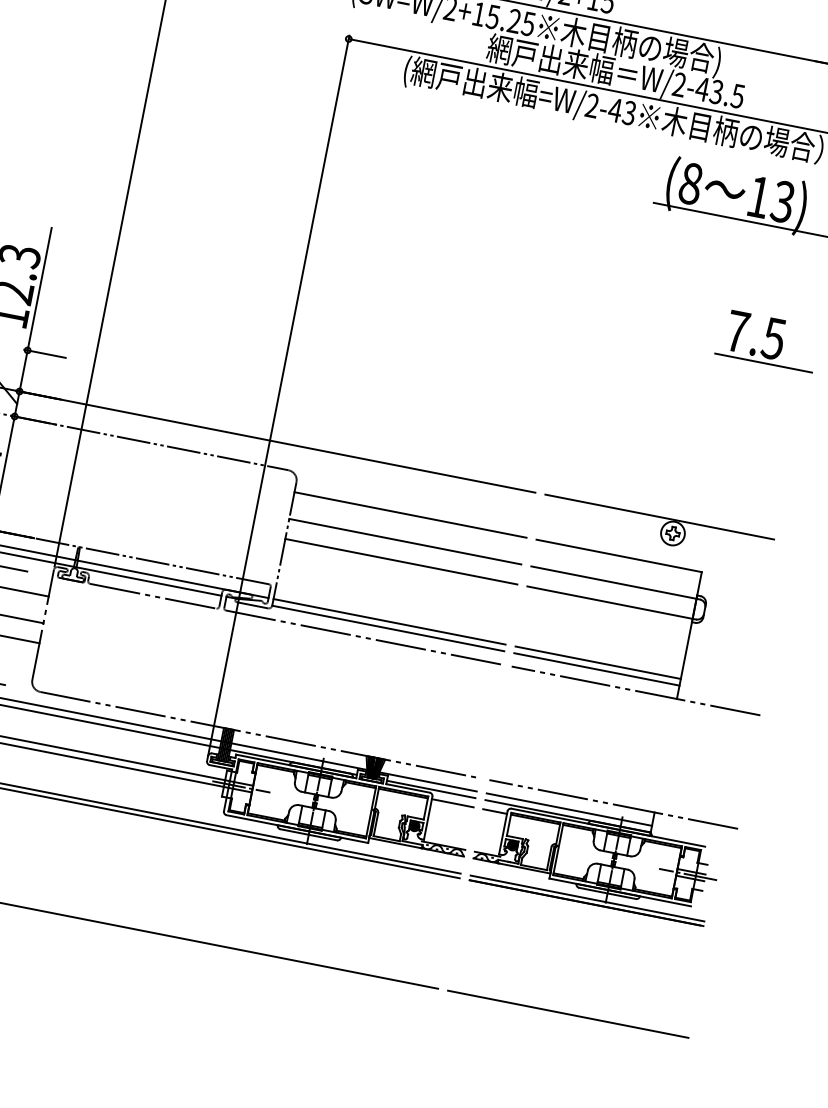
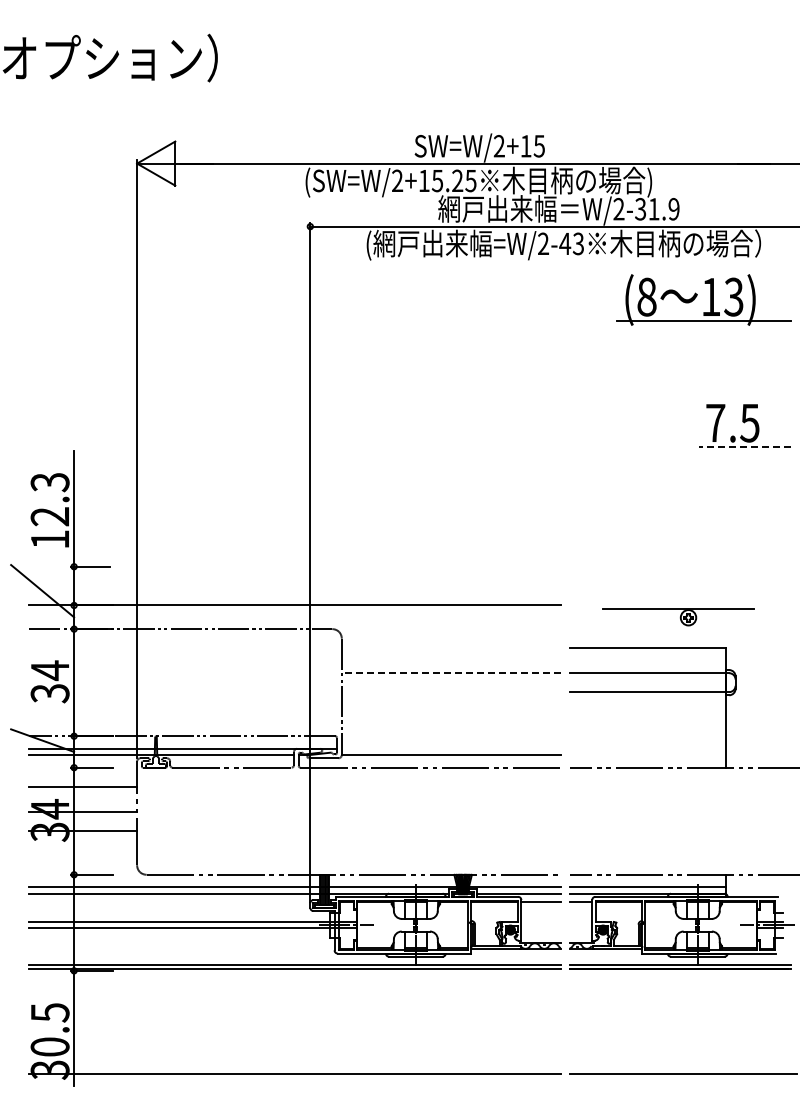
text: (719, 91) -> (656, 208), W/2-43.5 -> W/2-31.9
line: (764, 363) -> (745, 447), solid -> dashed
line: (409, 515) -> (450, 648), removed
part: (656, 528) -> (677, 616), size x0.7
line: (404, 541) -> (450, 673), solid -> dashed
line: (400, 561) -> (450, 692), removed
line: (388, 621) -> (450, 748), removed
line: (598, 662) -> (648, 748), removed
line: (597, 669) -> (648, 755), removed

